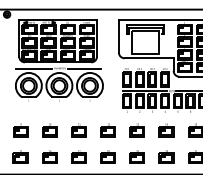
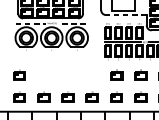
line: (149, 58) -> (126, 15), solid -> dashed
line: (34, 68) -> (31, 23), solid -> dashed
line: (83, 68) -> (71, 23), solid -> dashed
part: (49, 130) -> (43, 75), removed
part: (78, 130) -> (67, 75), removed
part: (107, 130) -> (91, 75), removed

